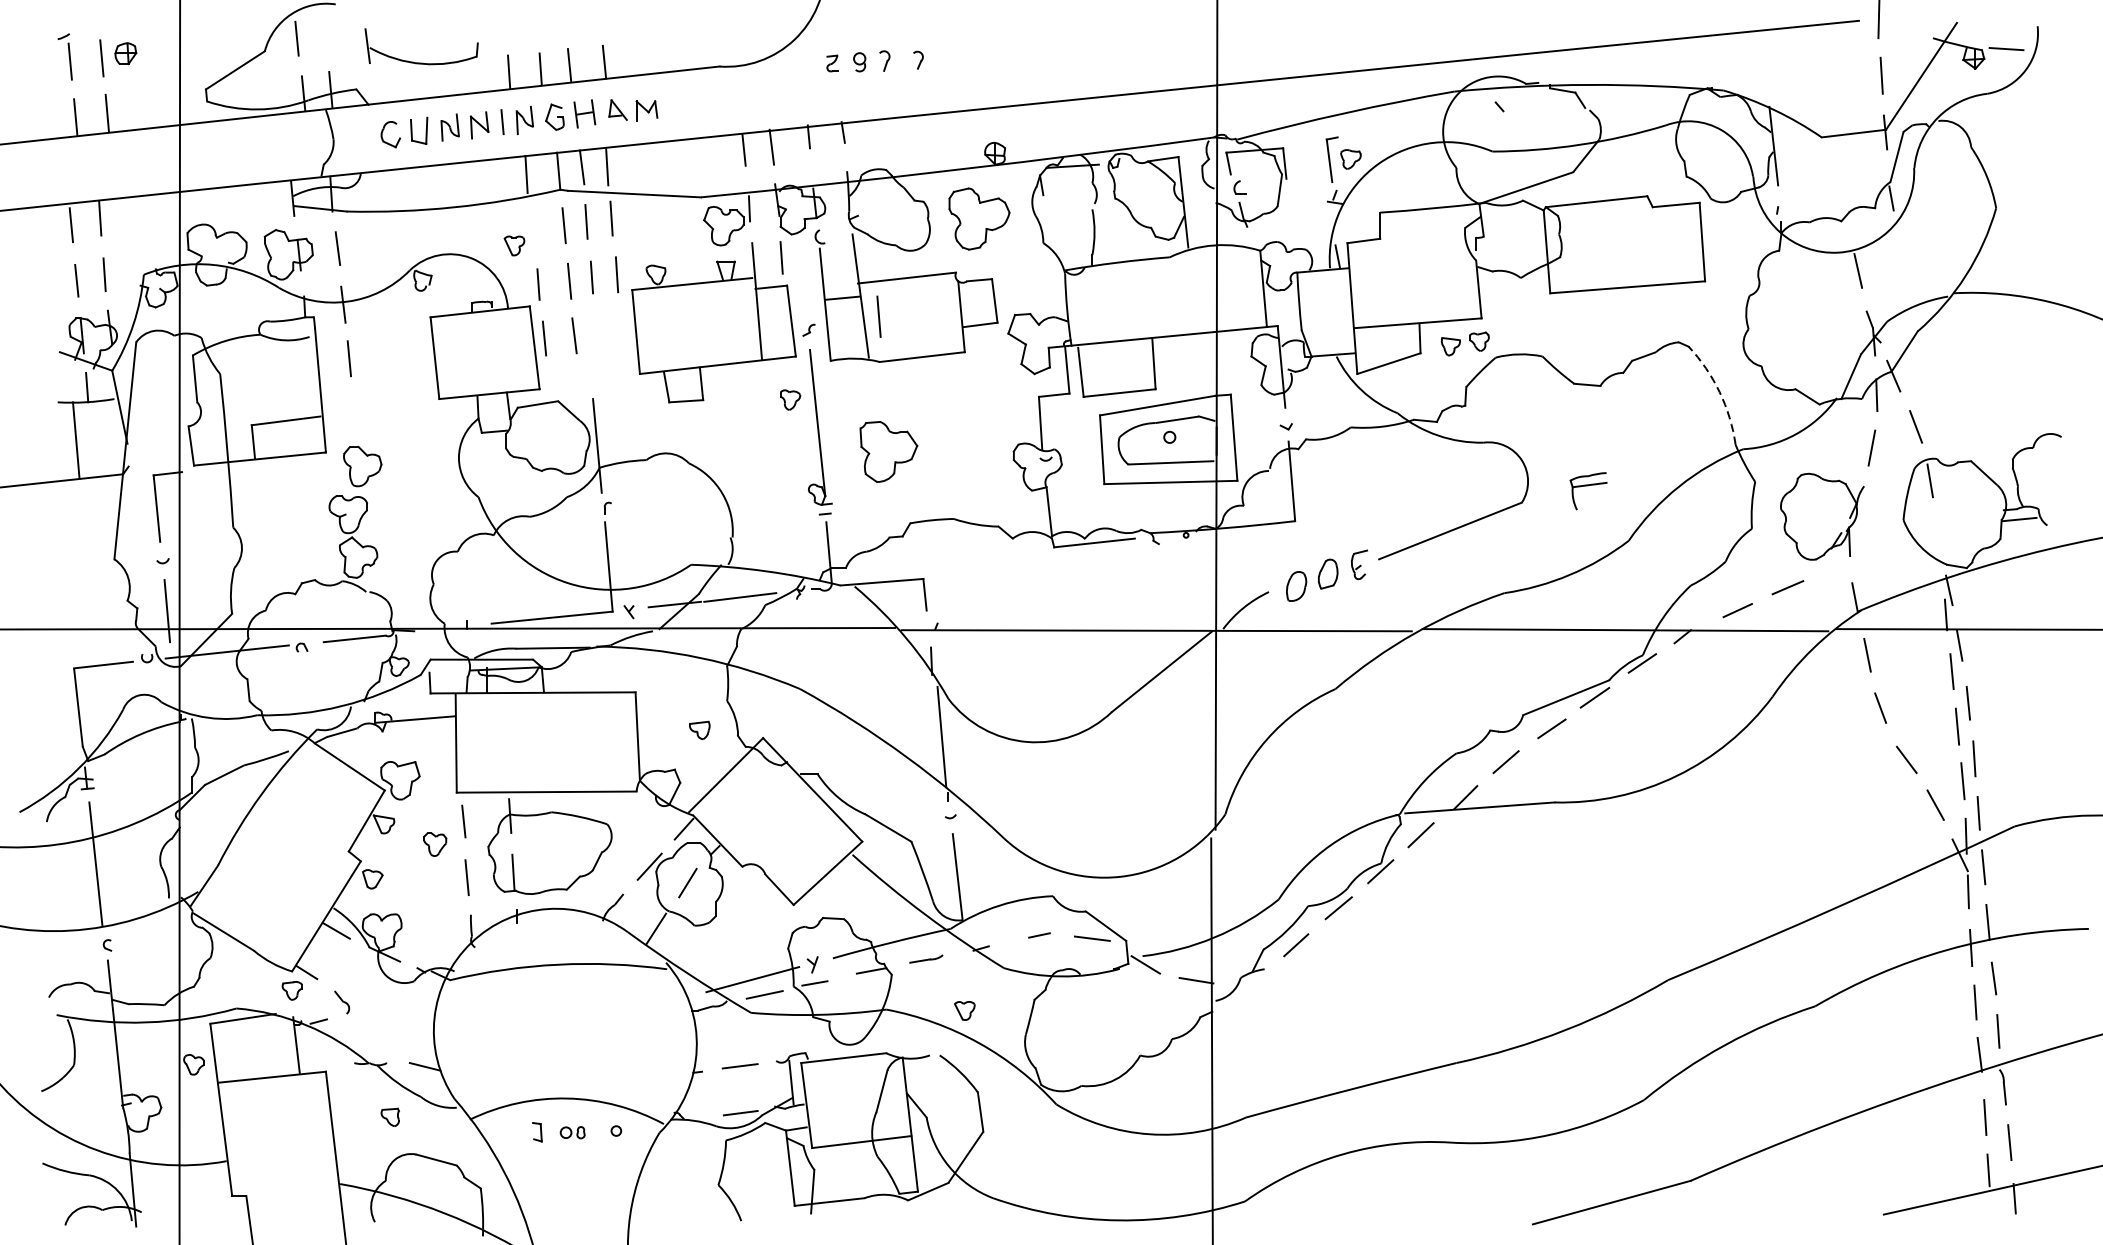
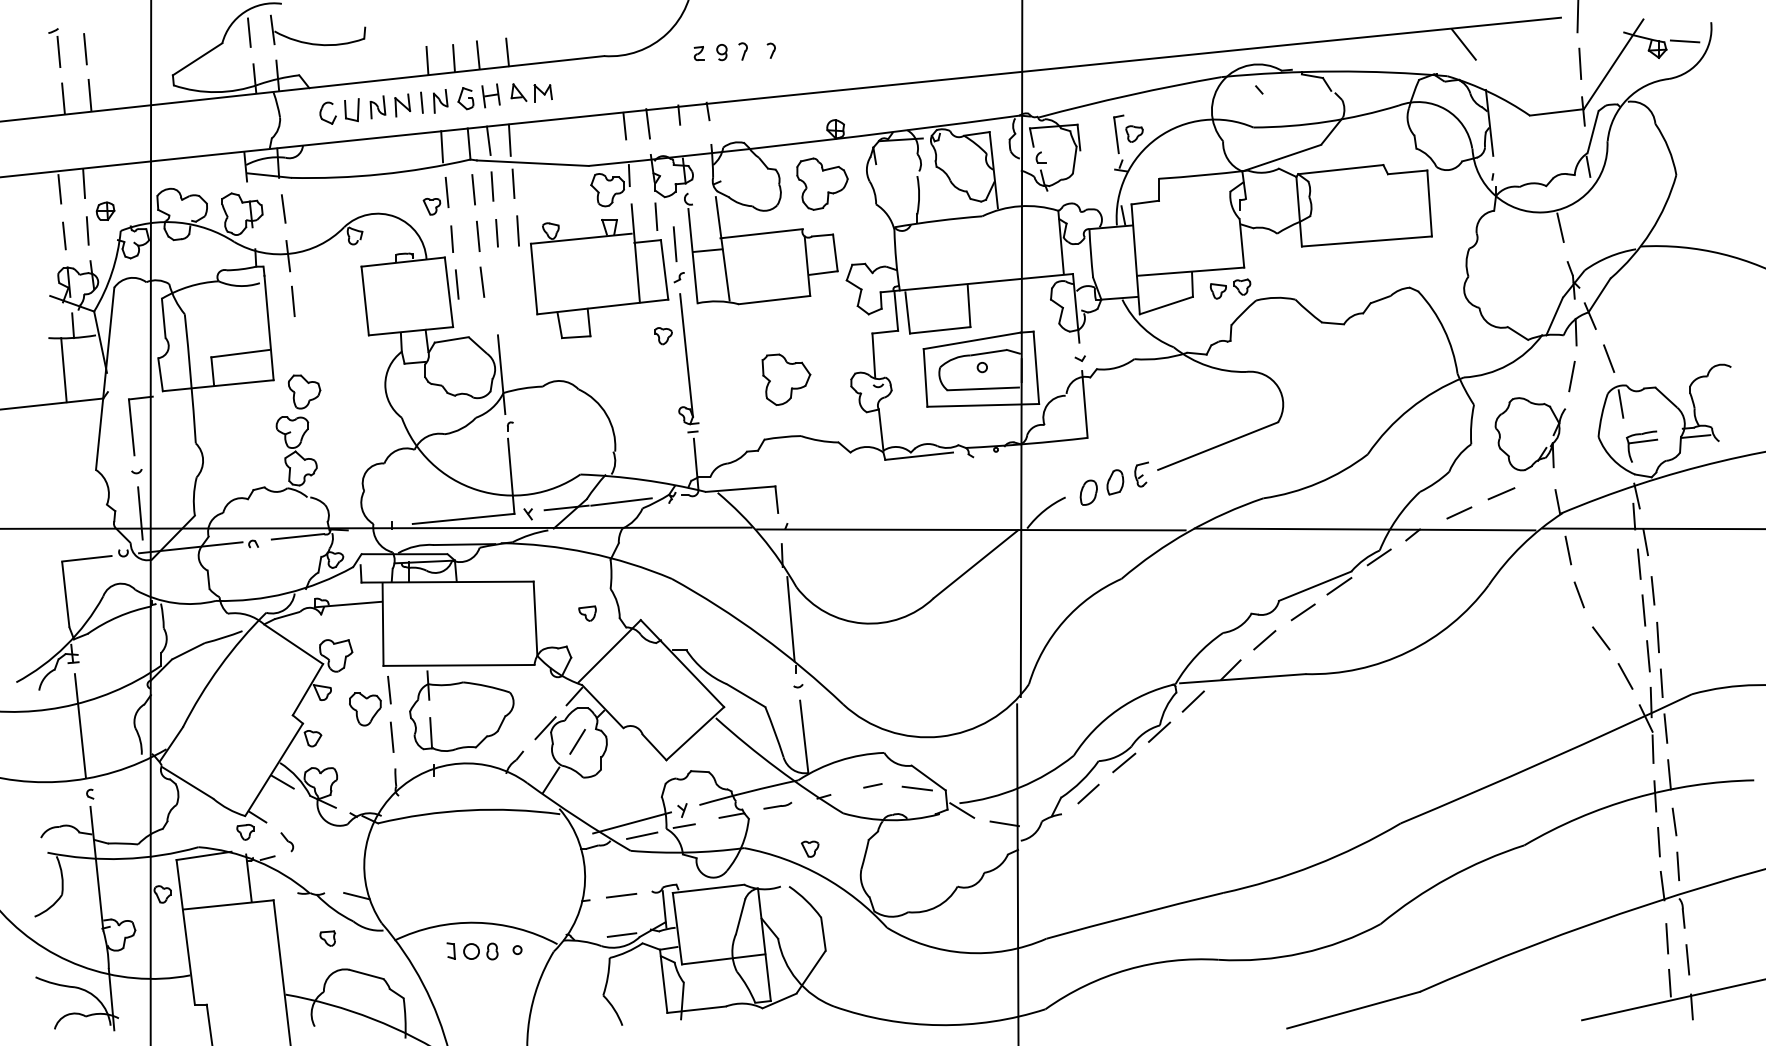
part: (125, 52) -> (105, 210), moved
line: (1742, 52) -> (1463, 44), added
part: (422, 62) -> (318, 43), moved
line: (531, 228) -> (446, 192), added
line: (878, 317) -> (674, 244), moved
arc: (1720, 392) -> (1444, 329), dashed -> solid
part: (888, 451) -> (786, 379), moved
part: (1589, 490) -> (1642, 446), moved
part: (435, 844) -> (365, 709), size x1.67
part: (572, 1132) -> (480, 951), size x1.67

